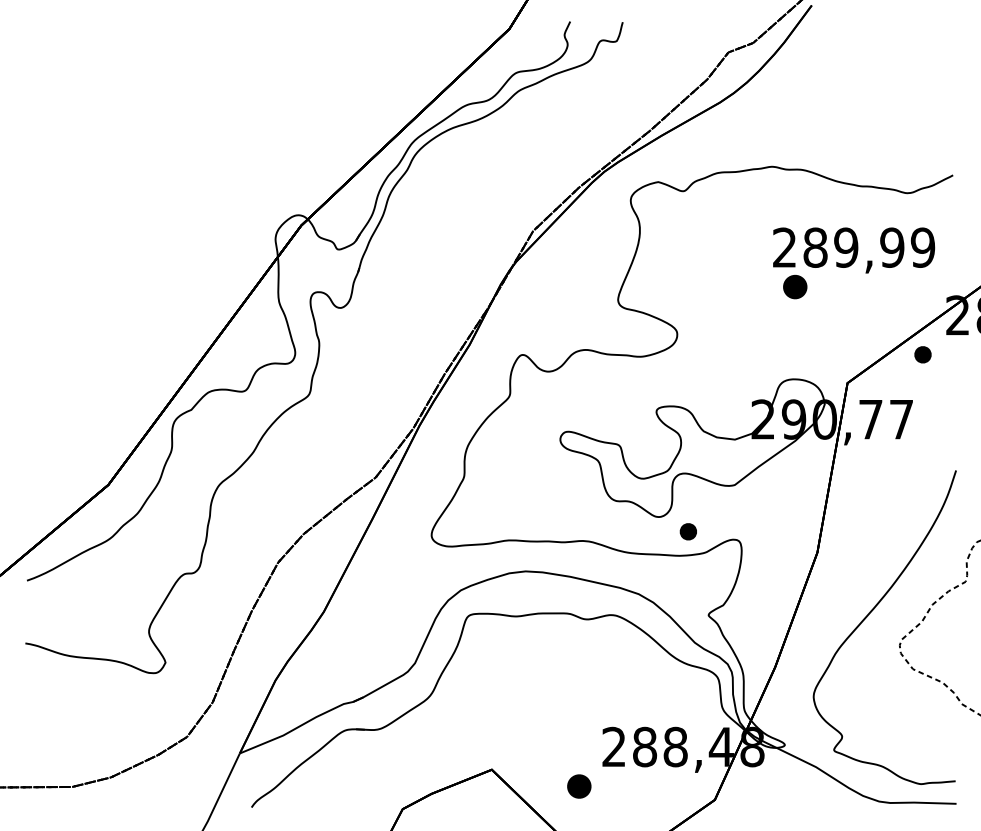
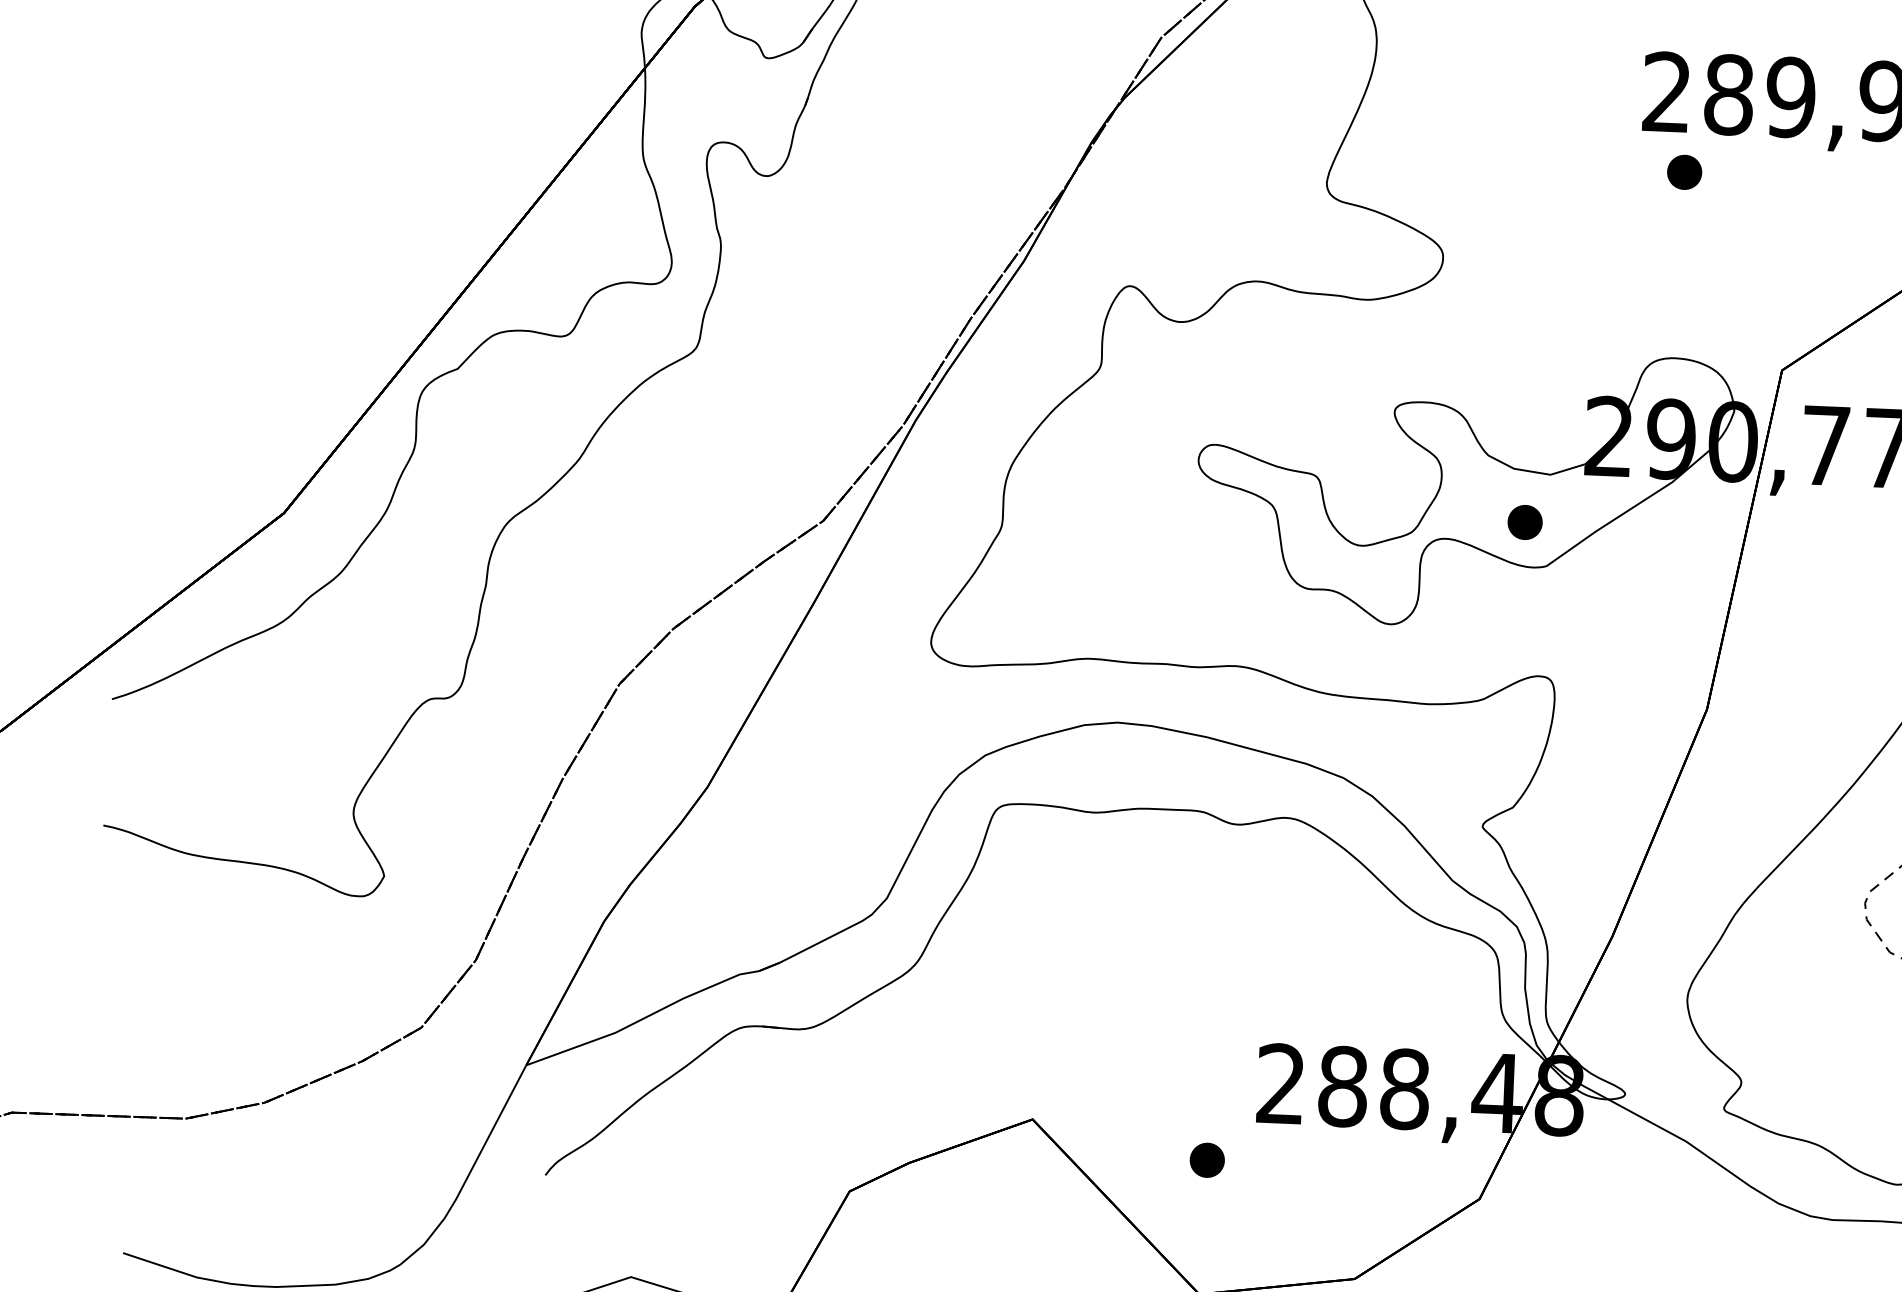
part: (794, 286) -> (1683, 171), size x0.71
part: (687, 531) -> (1523, 521), moved
part: (578, 785) -> (1205, 1158), size x0.71

